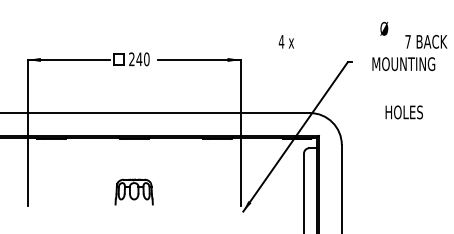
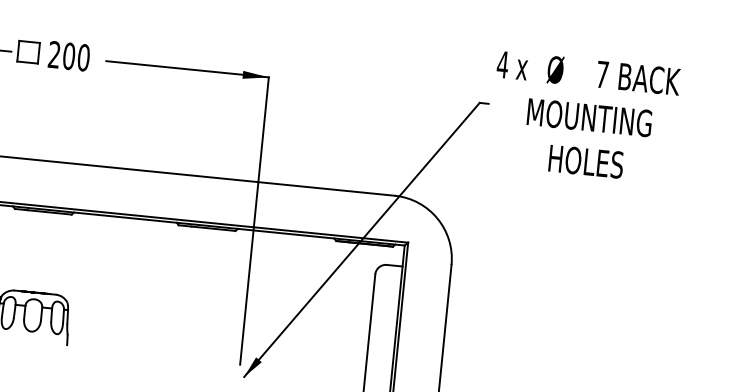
text: (384, 28) -> (556, 69), moved
text: (285, 41) -> (510, 64), moved
text: (139, 59) -> (69, 56), 240 -> 200
text: (403, 112) -> (584, 161), moved

